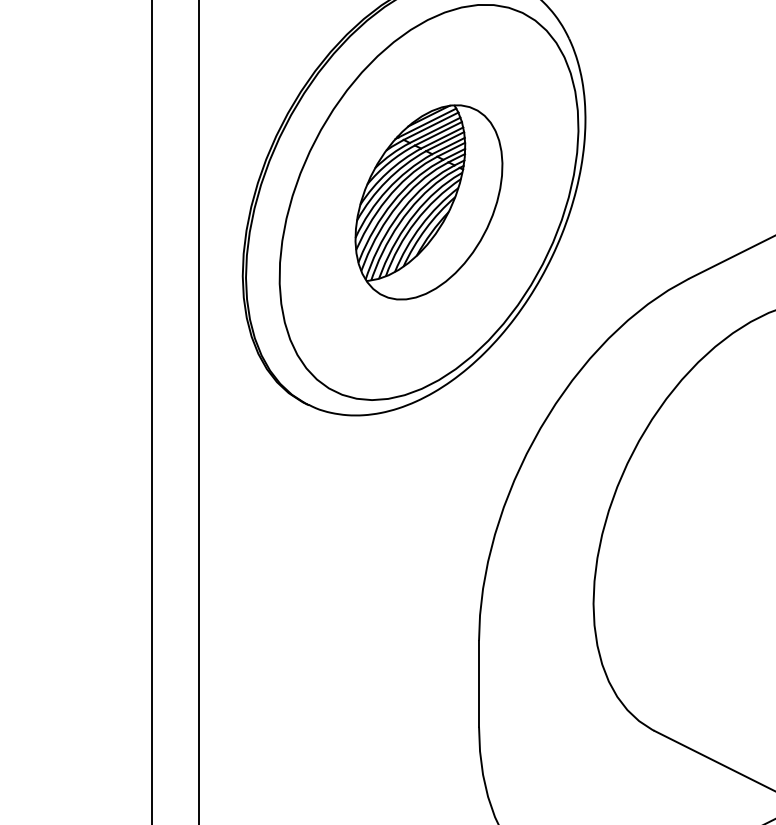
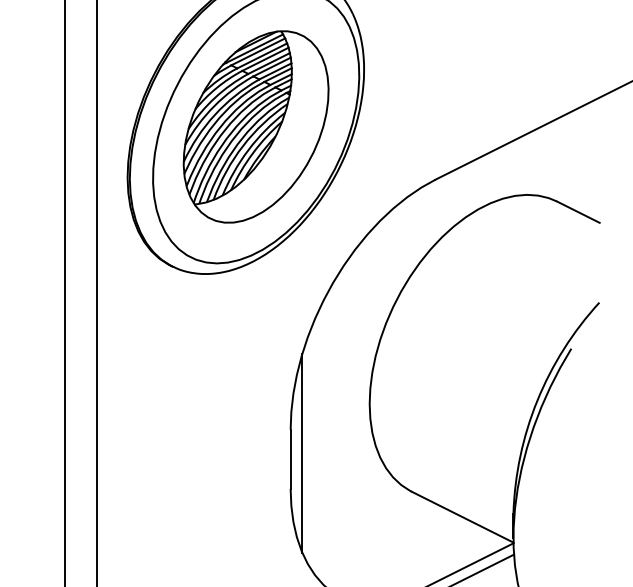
part: (428, 201) -> (255, 126), size x1.43
line: (496, 675) -> (302, 453), added

